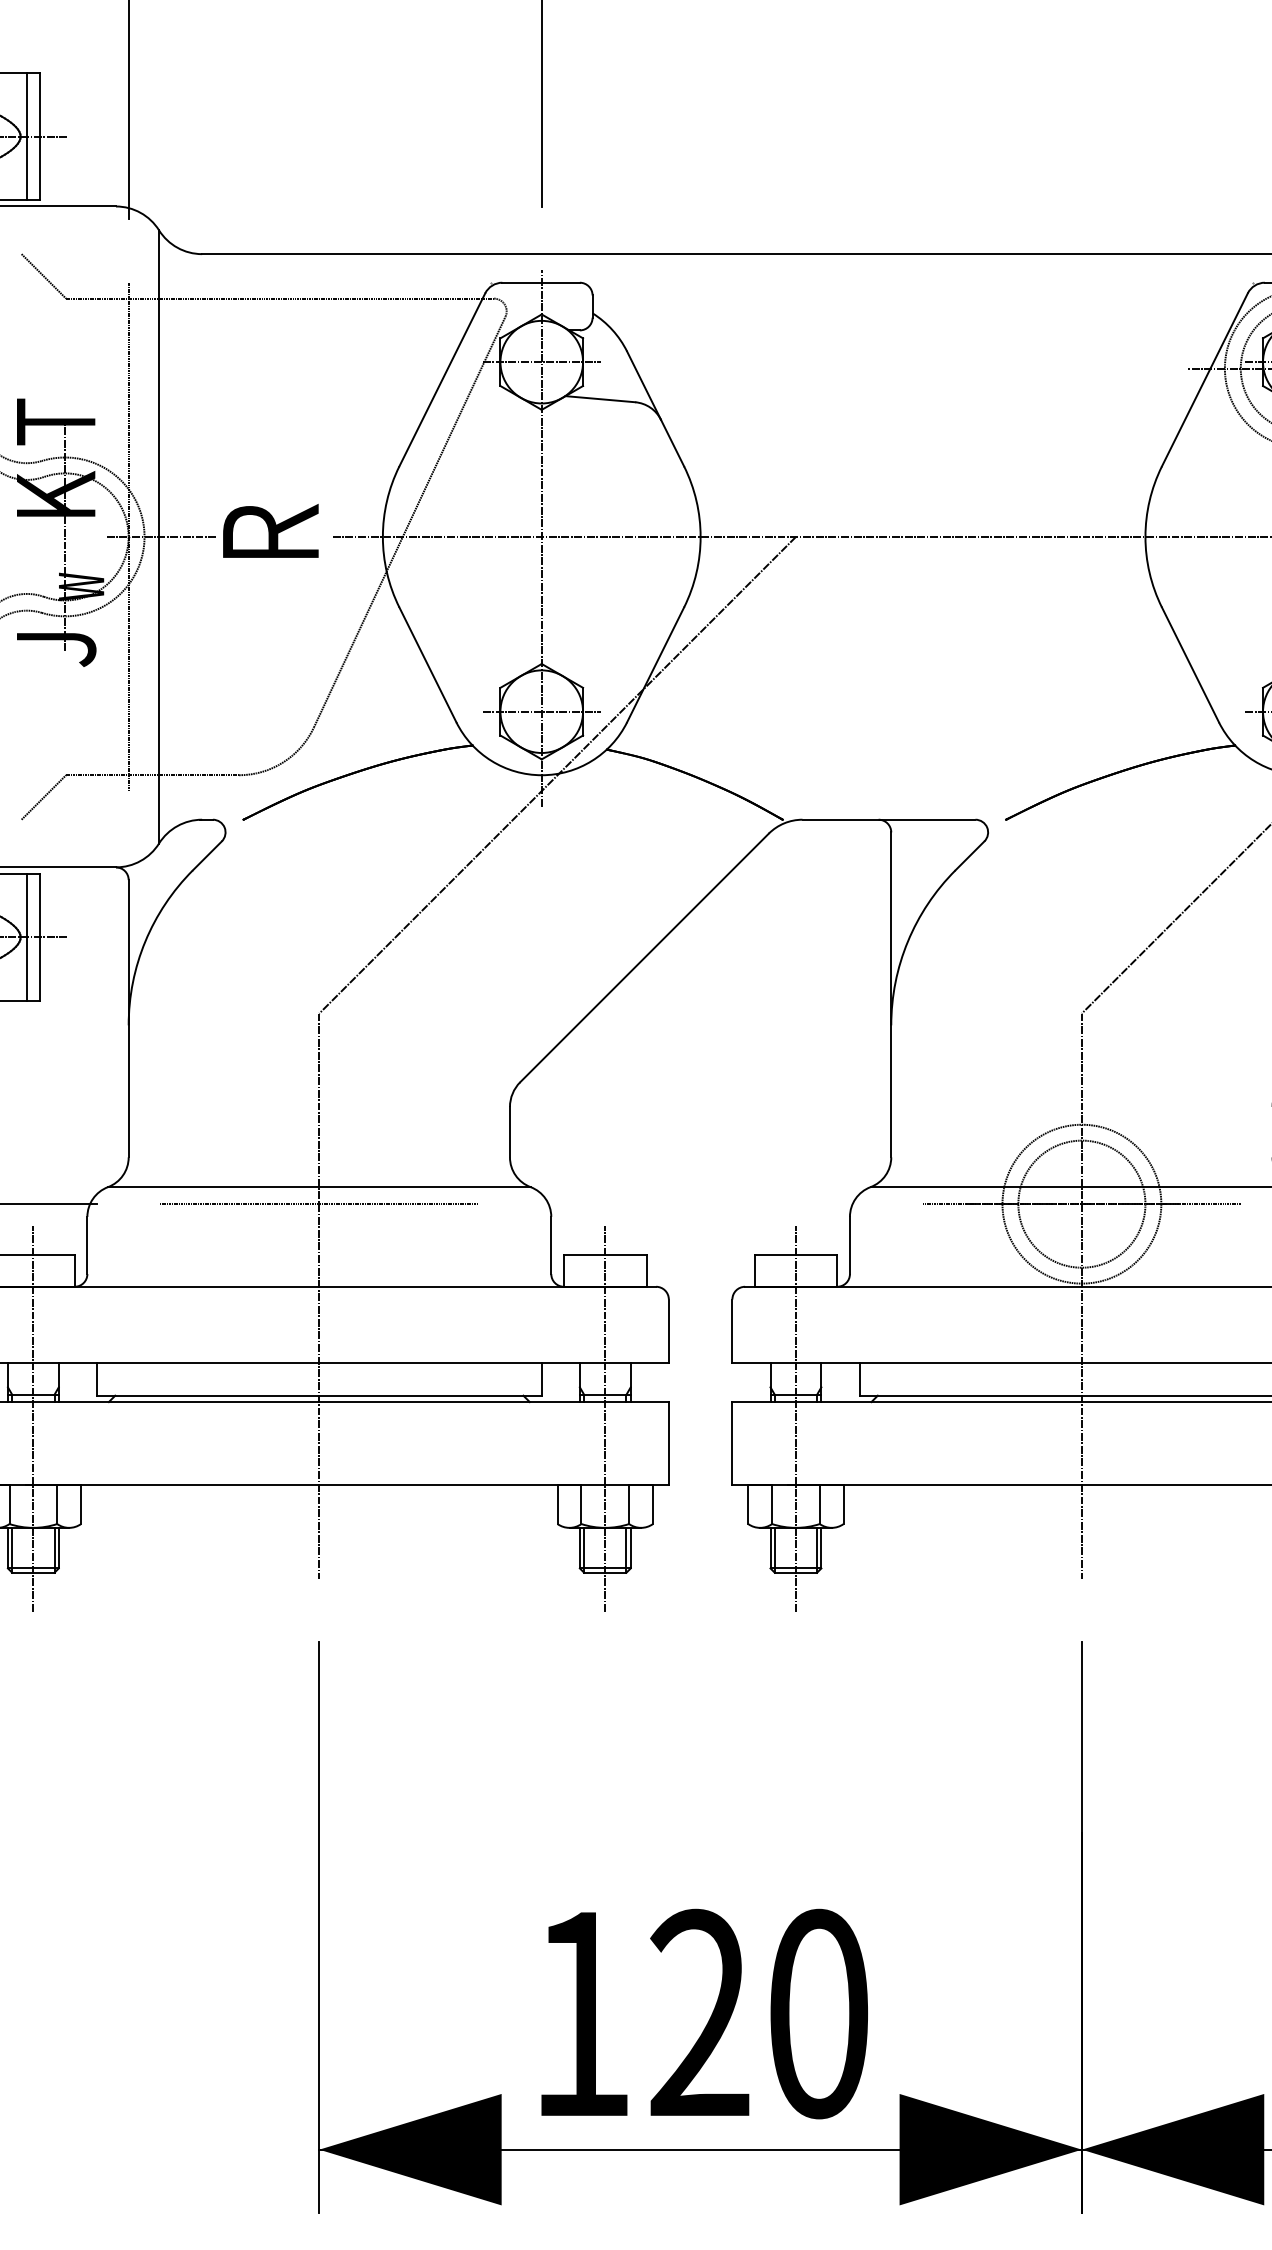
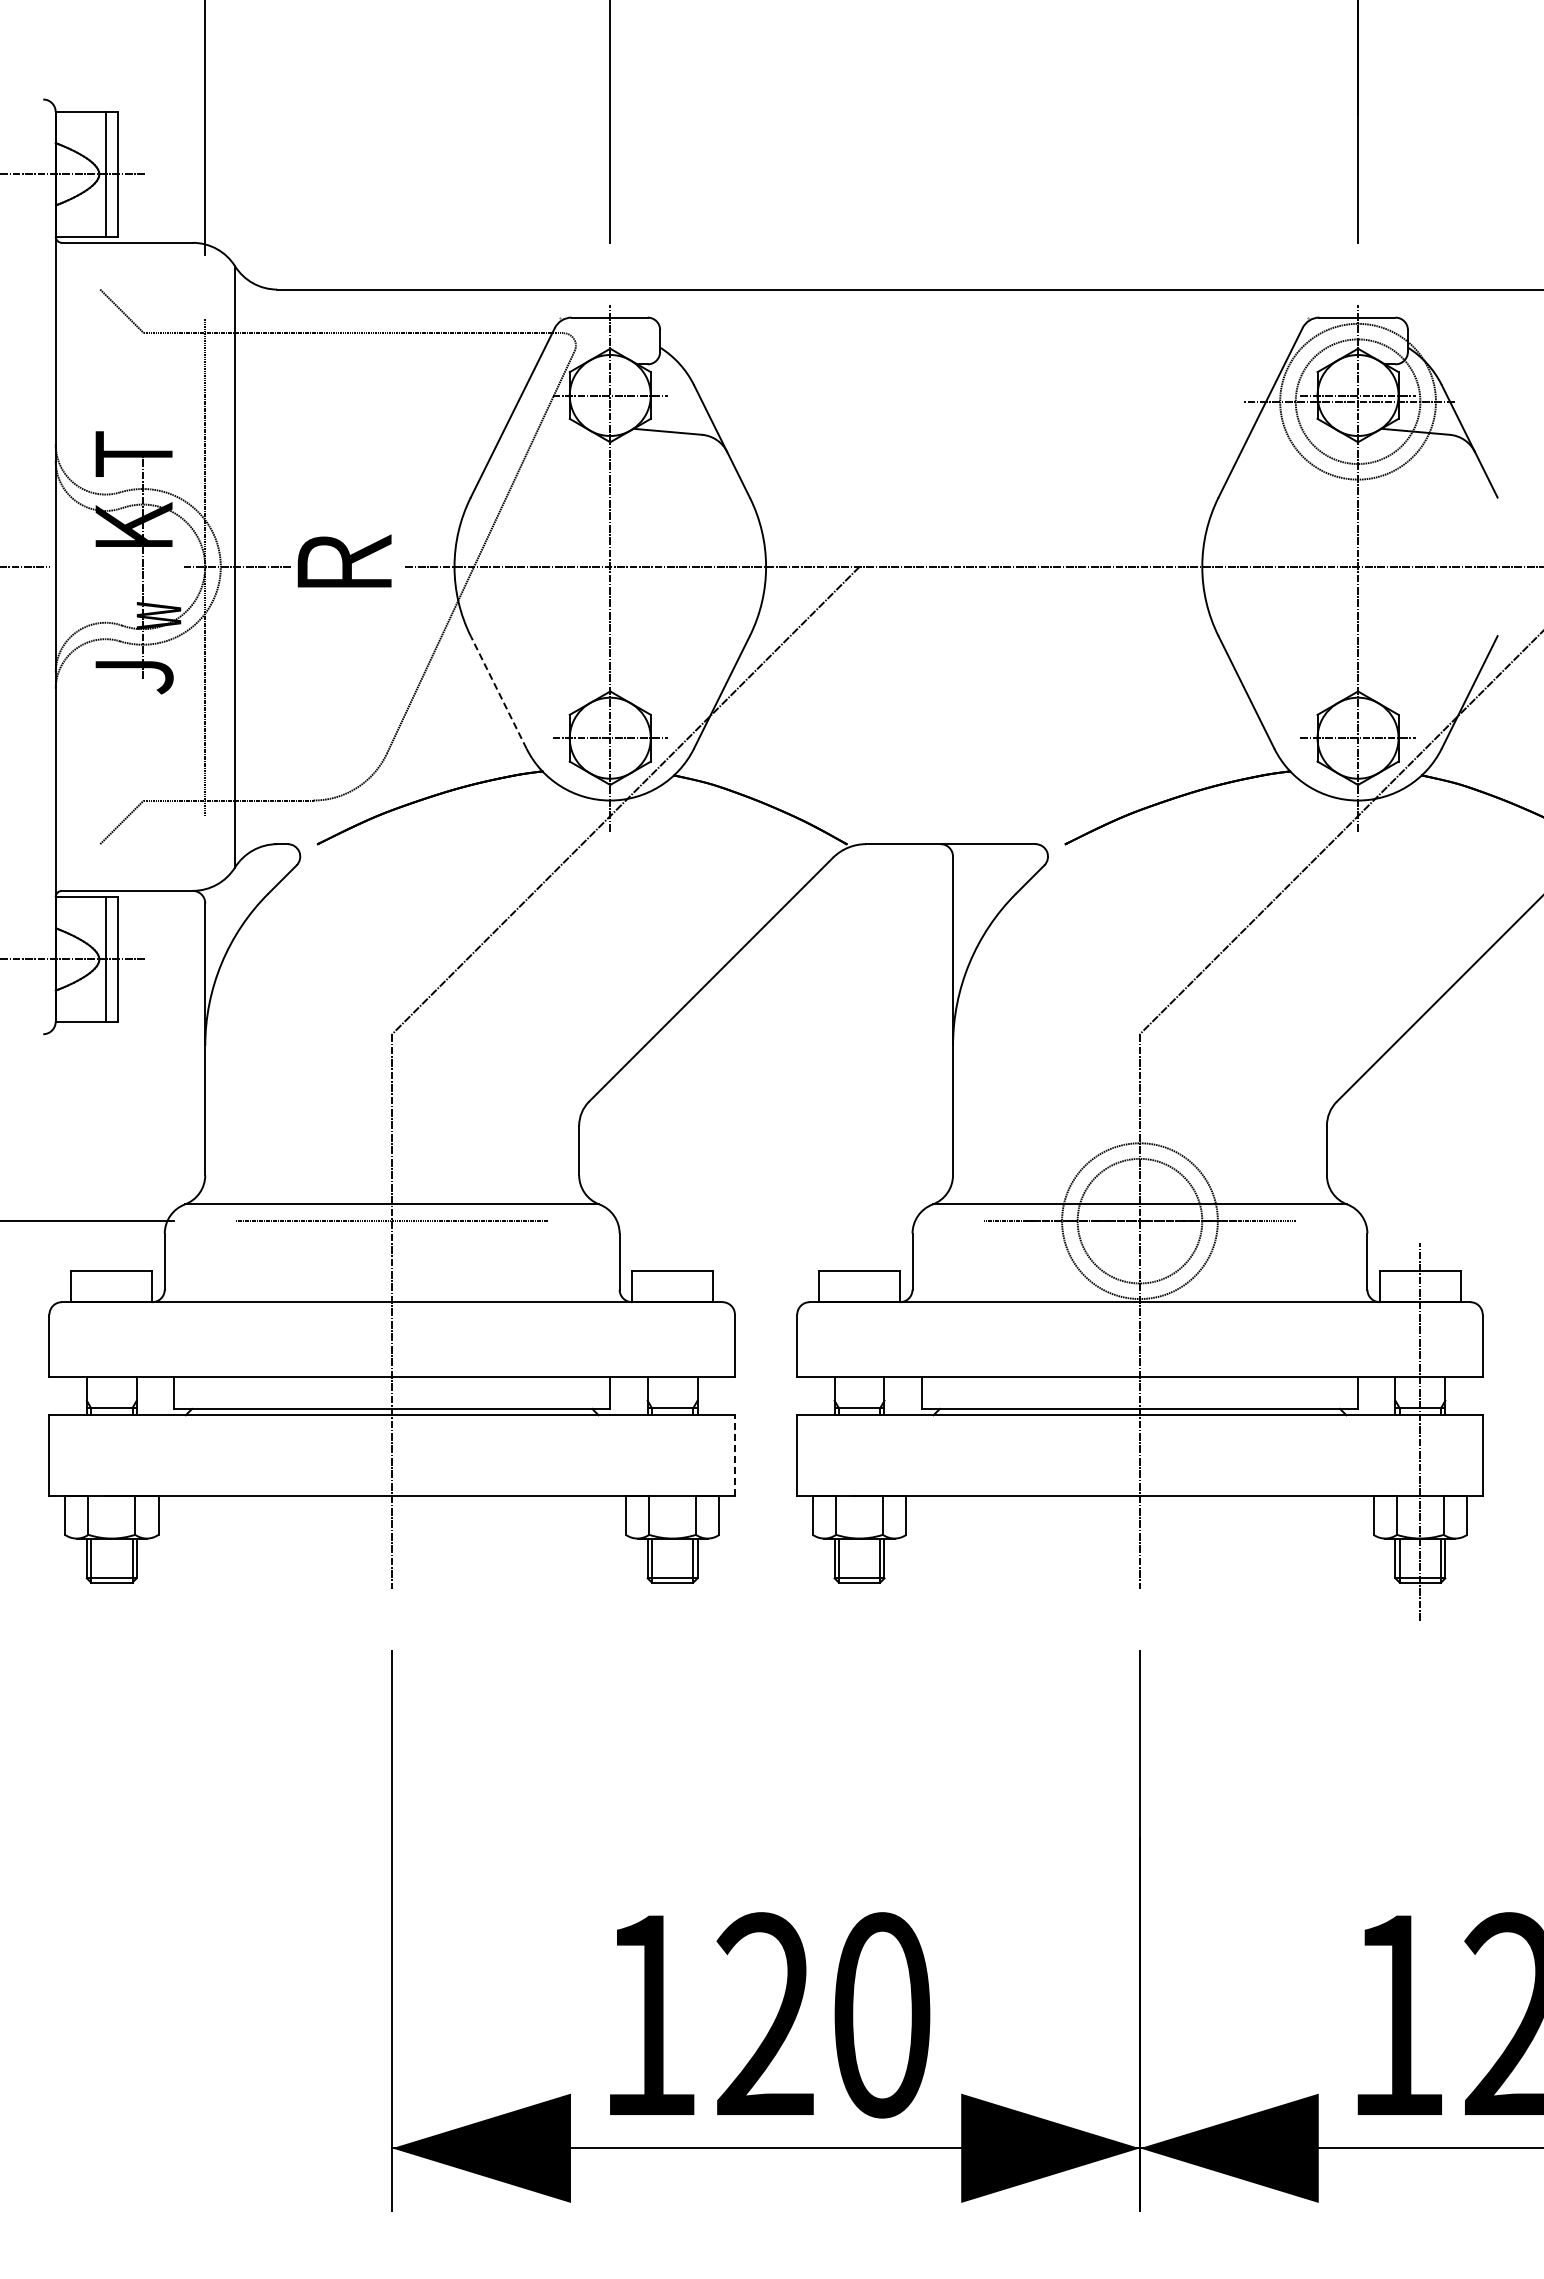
line: (427, 665) -> (498, 692), solid -> dashed
line: (33, 1418) -> (111, 1431), removed
line: (605, 1418) -> (672, 1431), removed
line: (795, 1418) -> (859, 1431), removed
line: (668, 1443) -> (734, 1455), solid -> dashed

